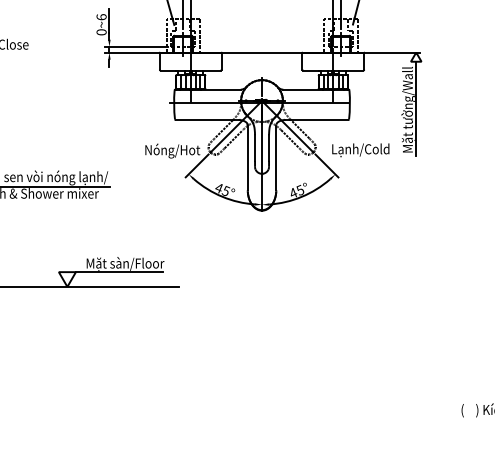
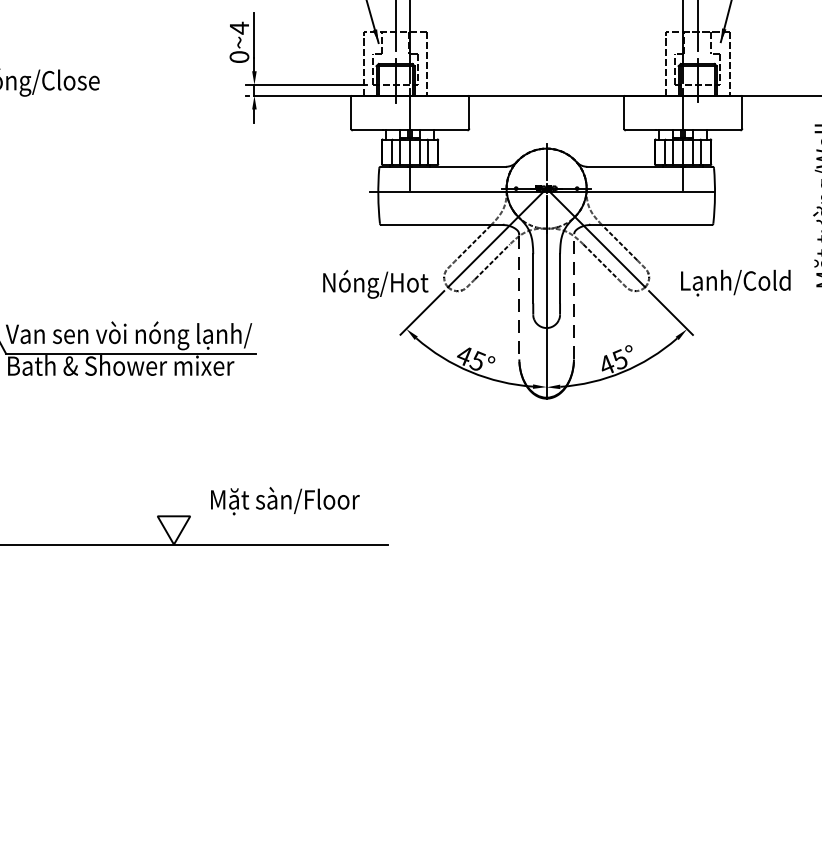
text: (101, 16) -> (239, 26), 0~6 -> 0~4
line: (276, 157) -> (574, 296), solid -> dashed
line: (247, 158) -> (518, 298), solid -> dashed
line: (119, 272) -> (273, 516), removed

